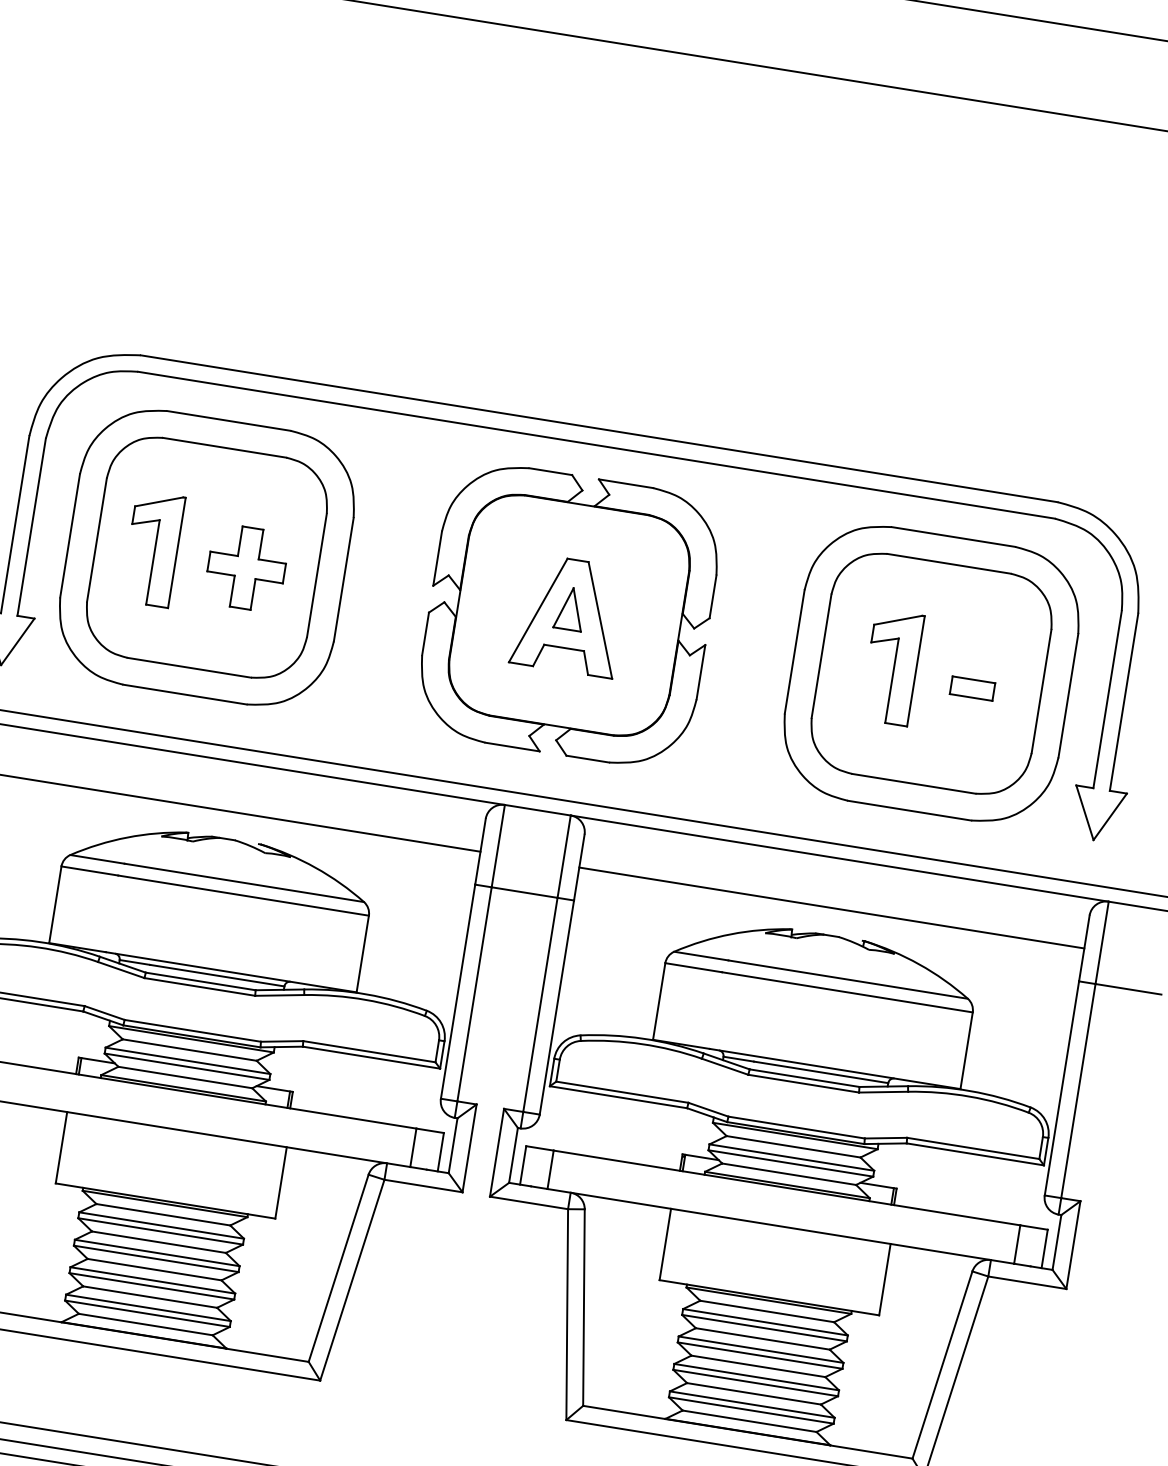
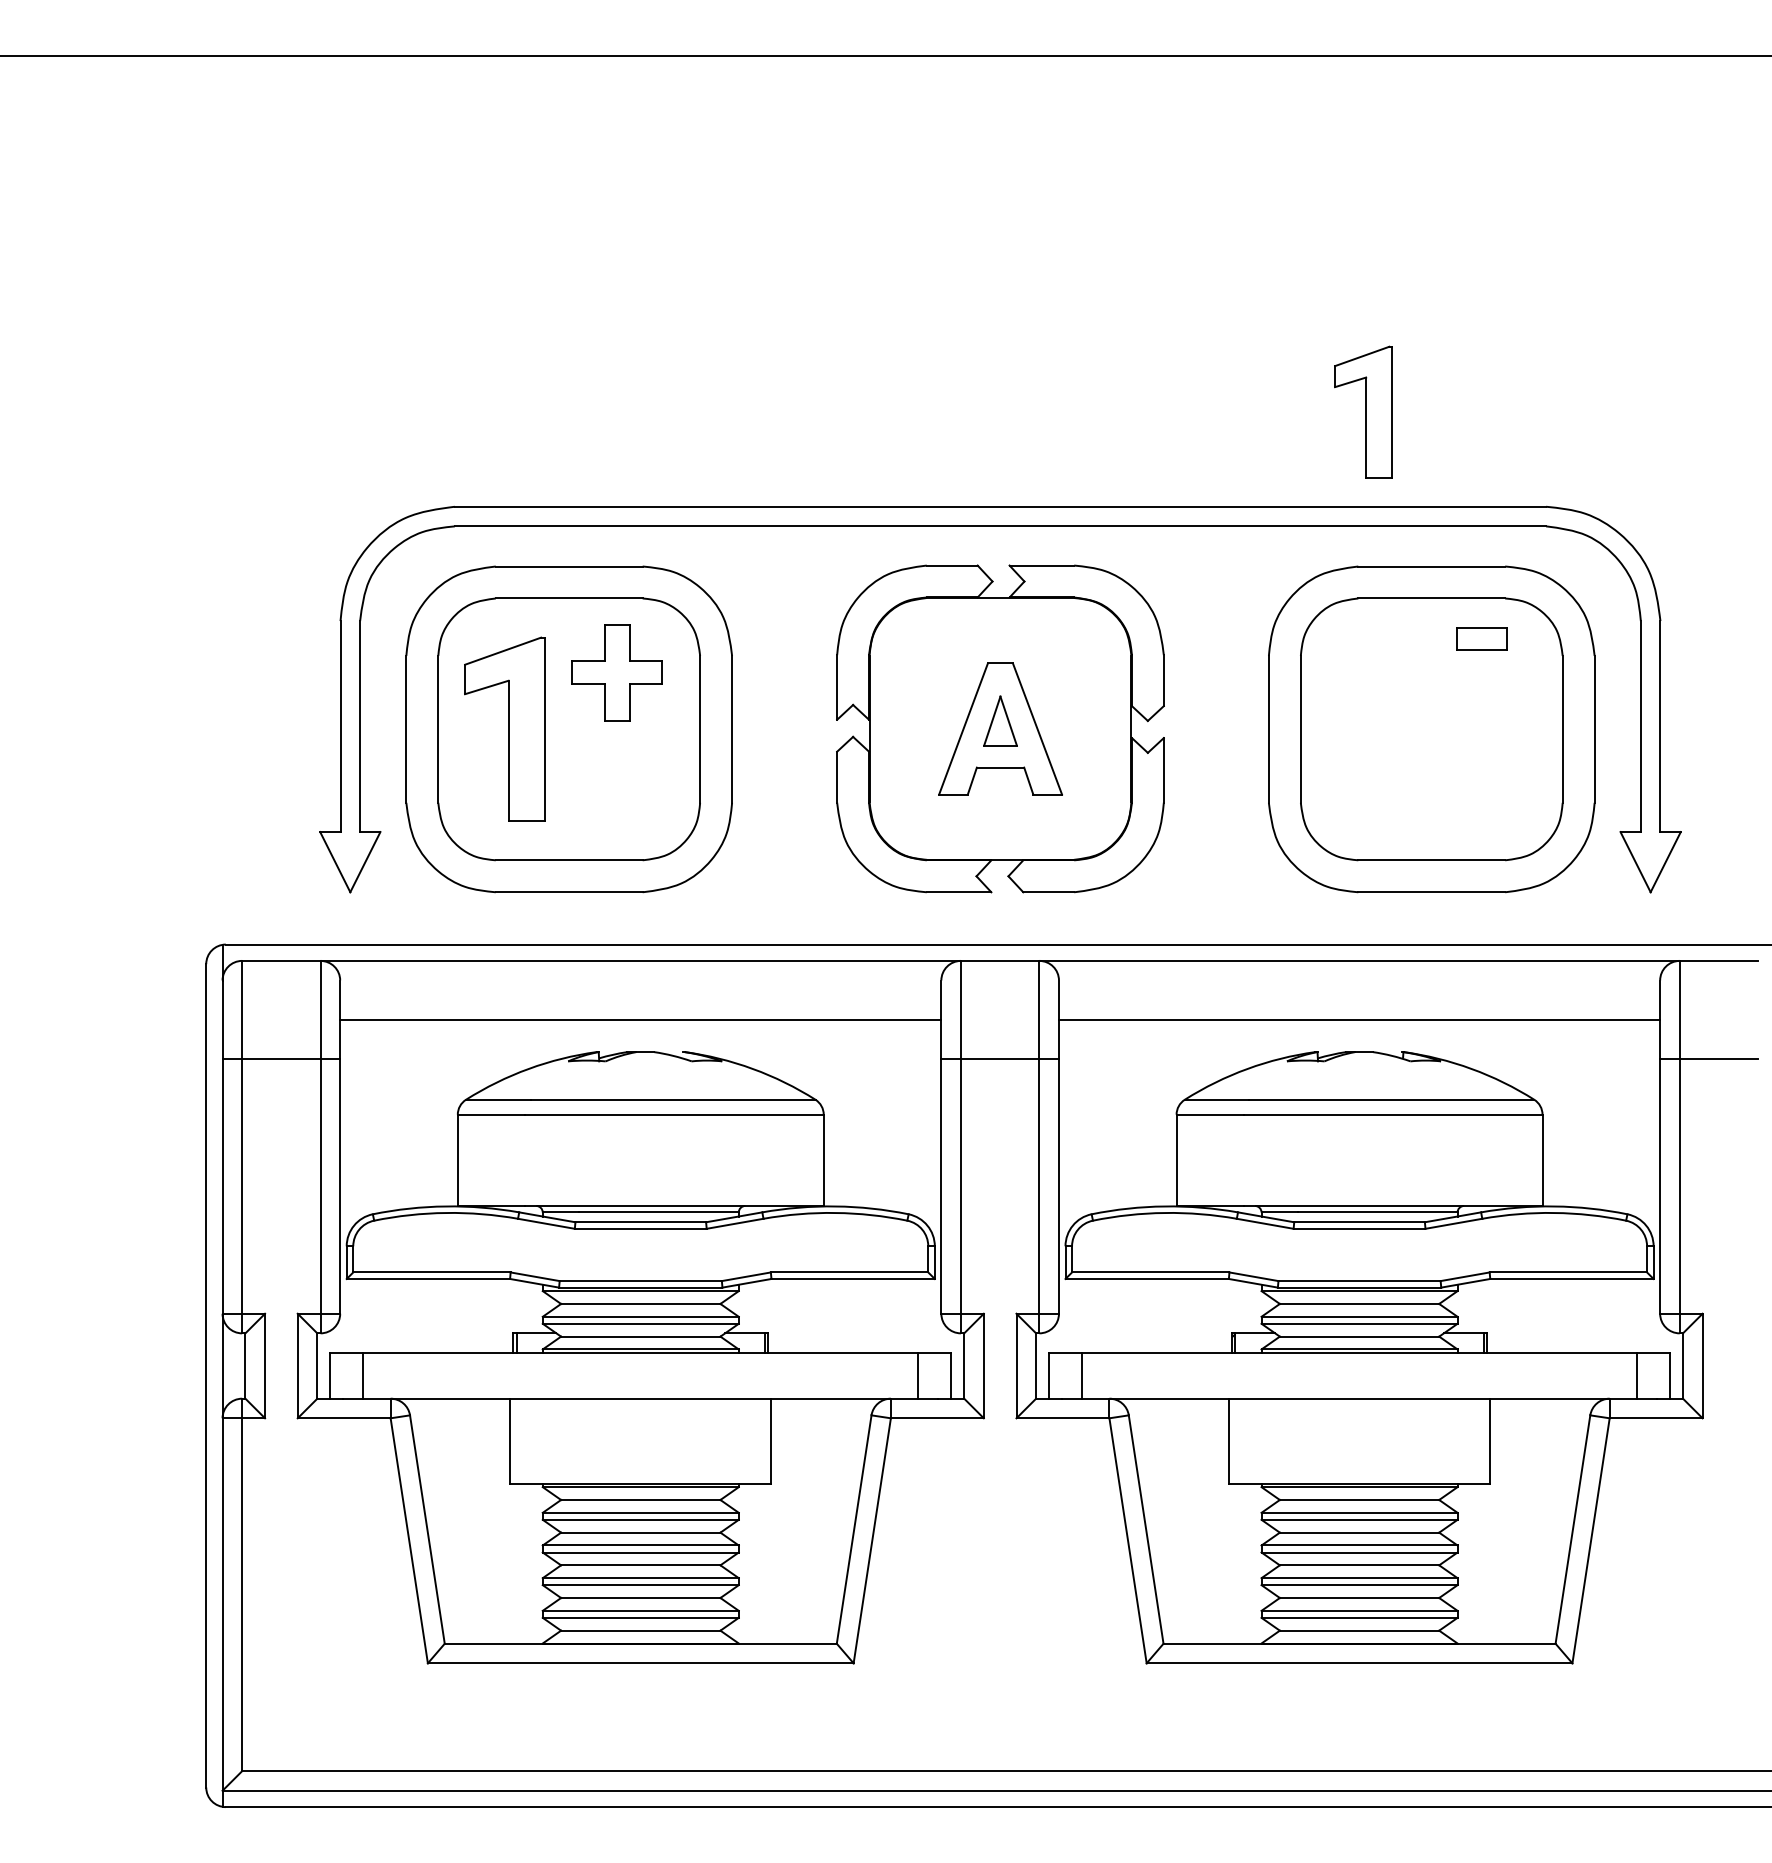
part: (152, 548) -> (504, 728), size x1.4
part: (246, 567) -> (616, 672), moved
part: (891, 666) -> (1363, 411), moved
part: (972, 688) -> (1481, 638), moved

